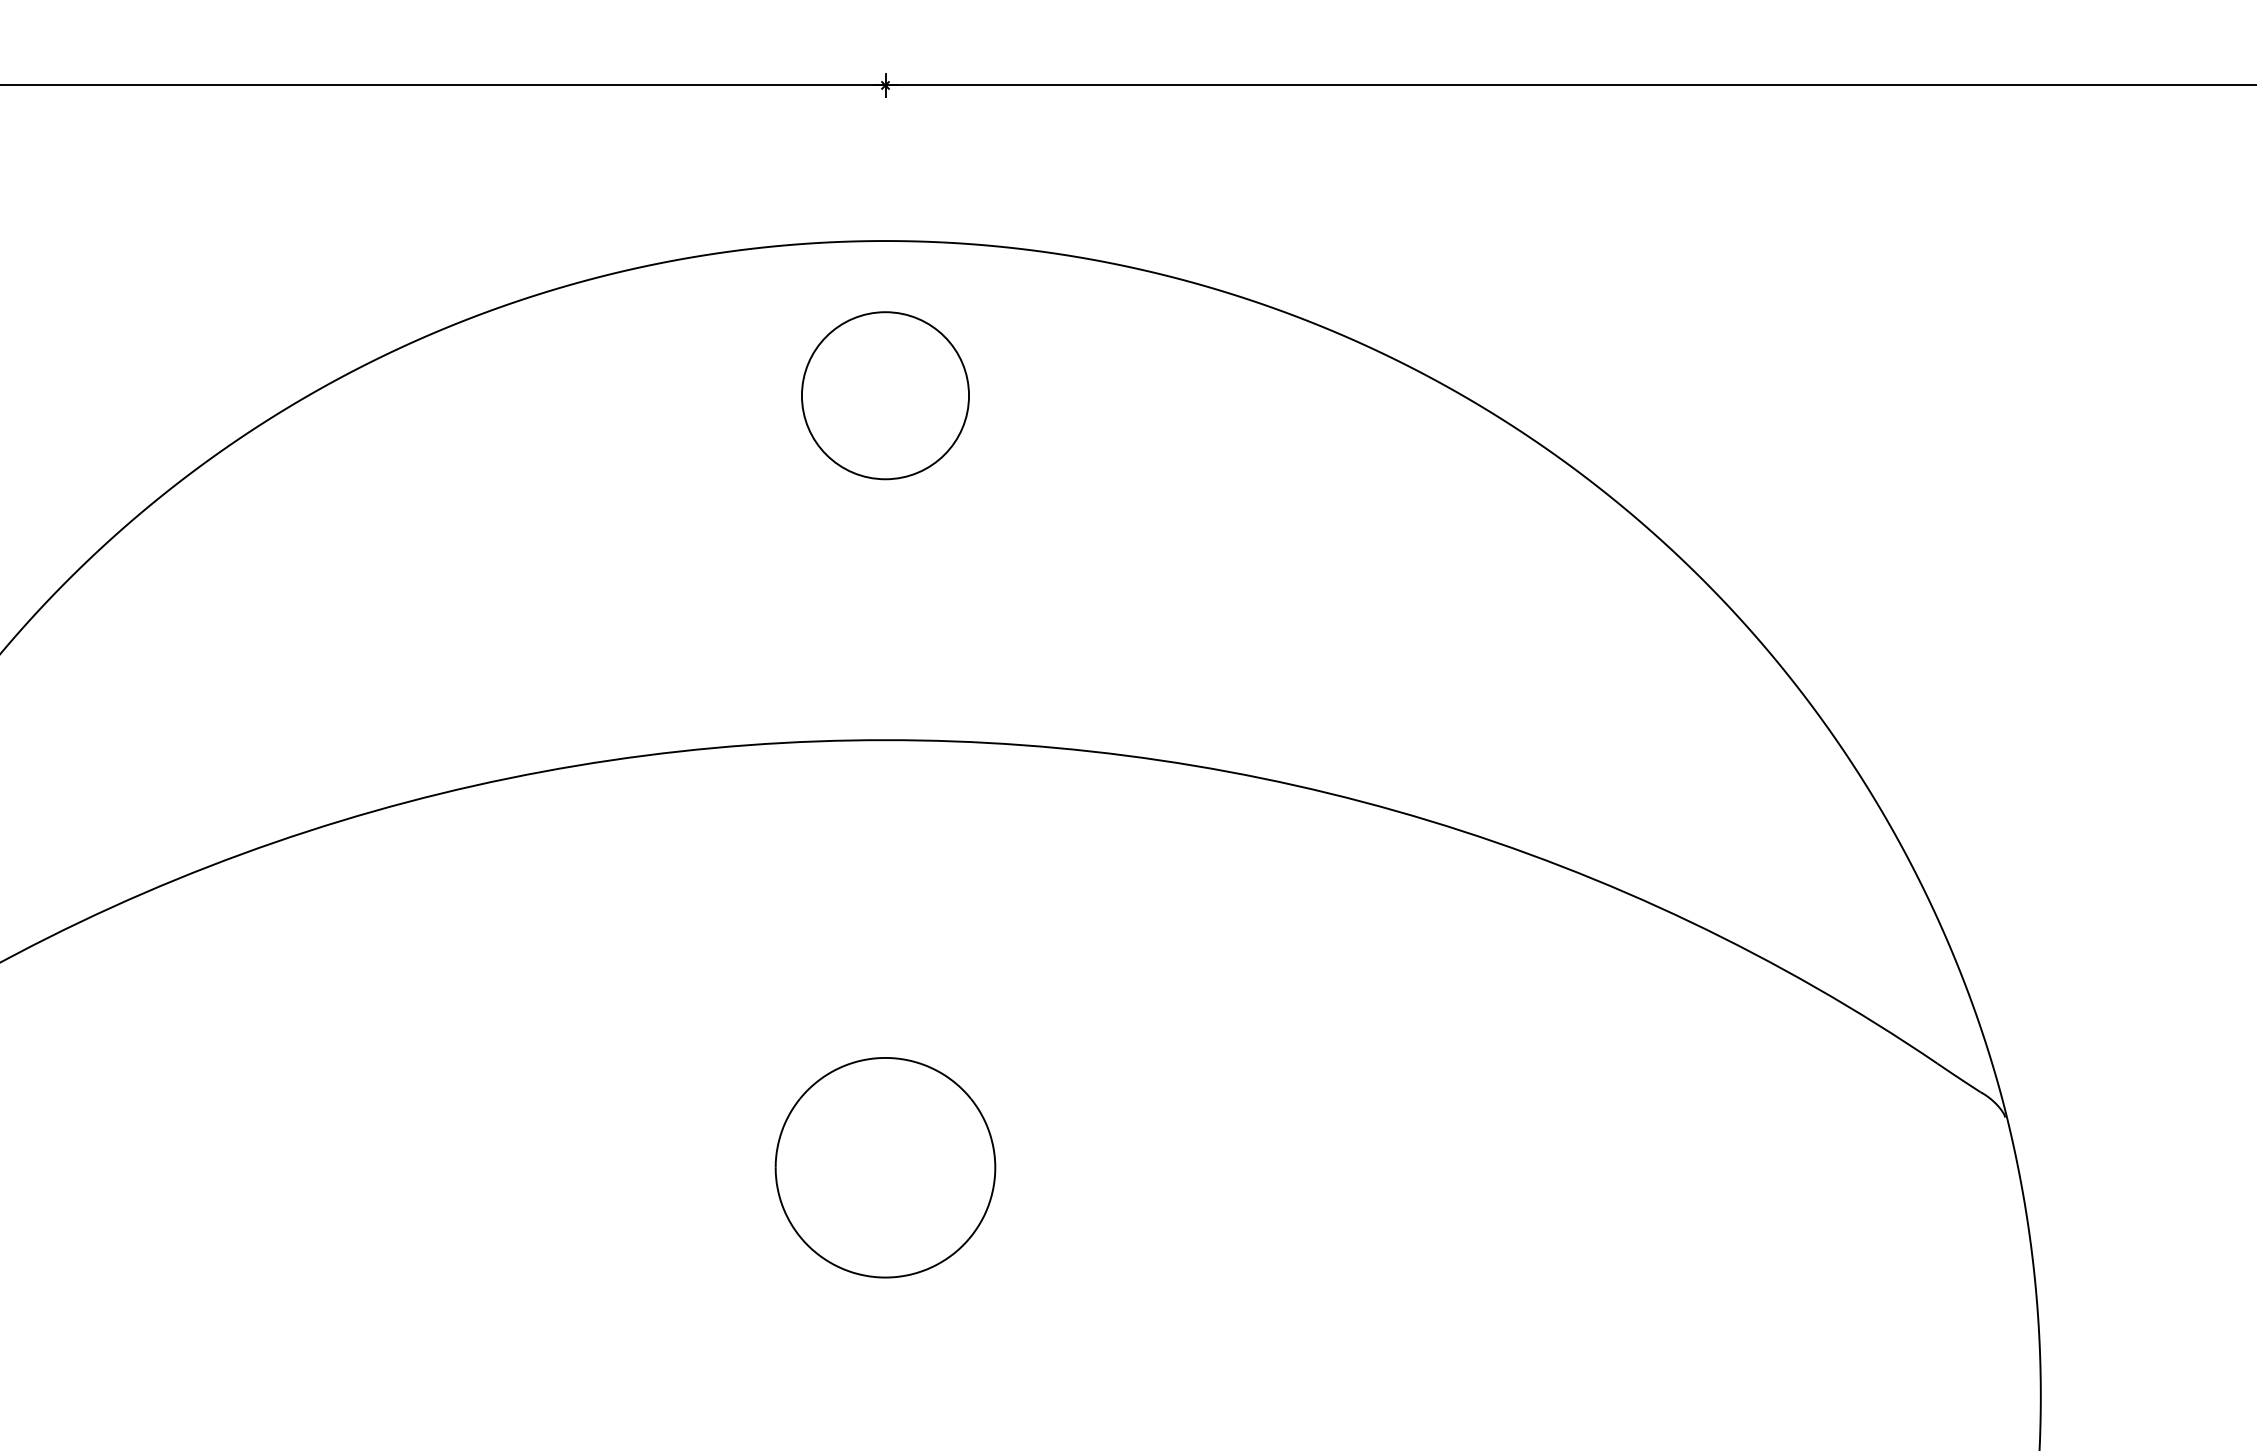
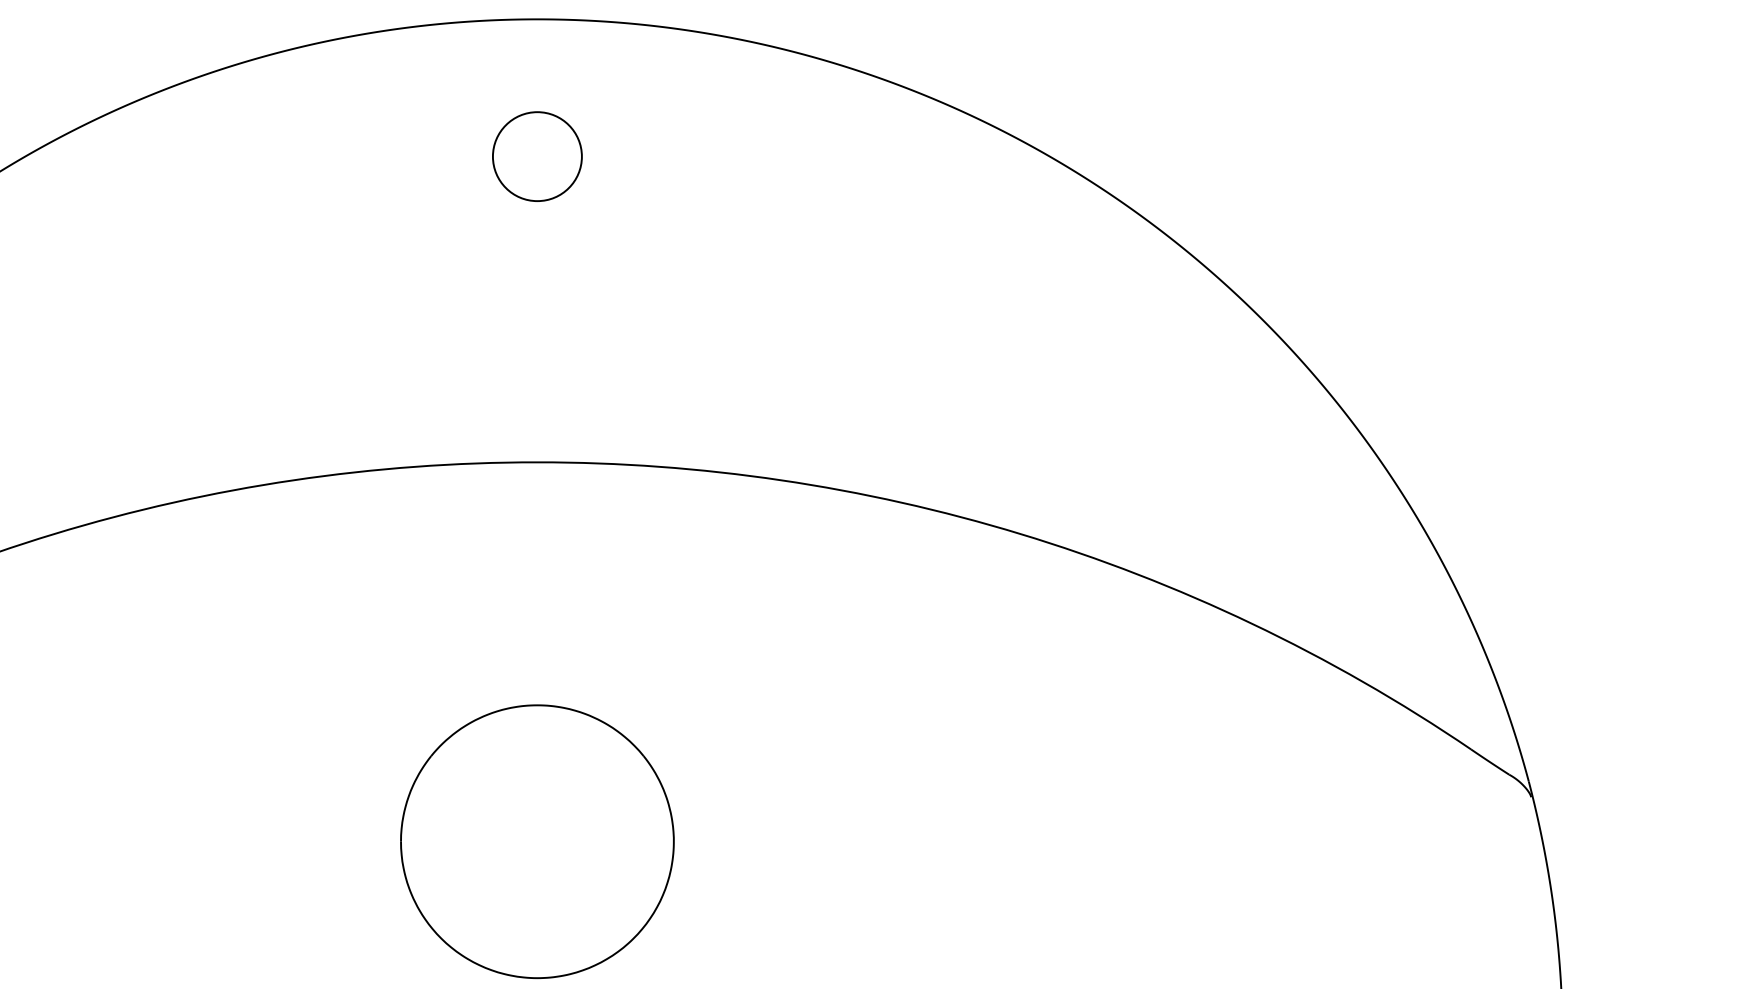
circle: (885, 395) -> (537, 156), size x0.6
part: (885, 1167) -> (537, 841), size x1.4

